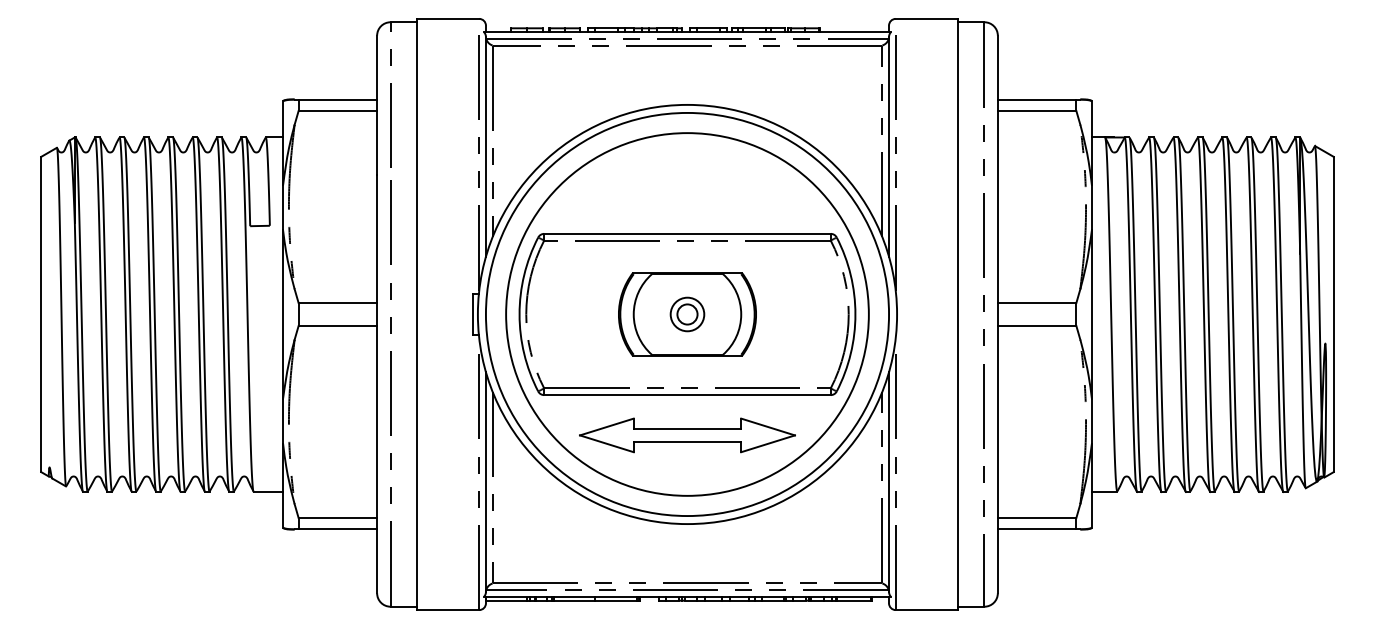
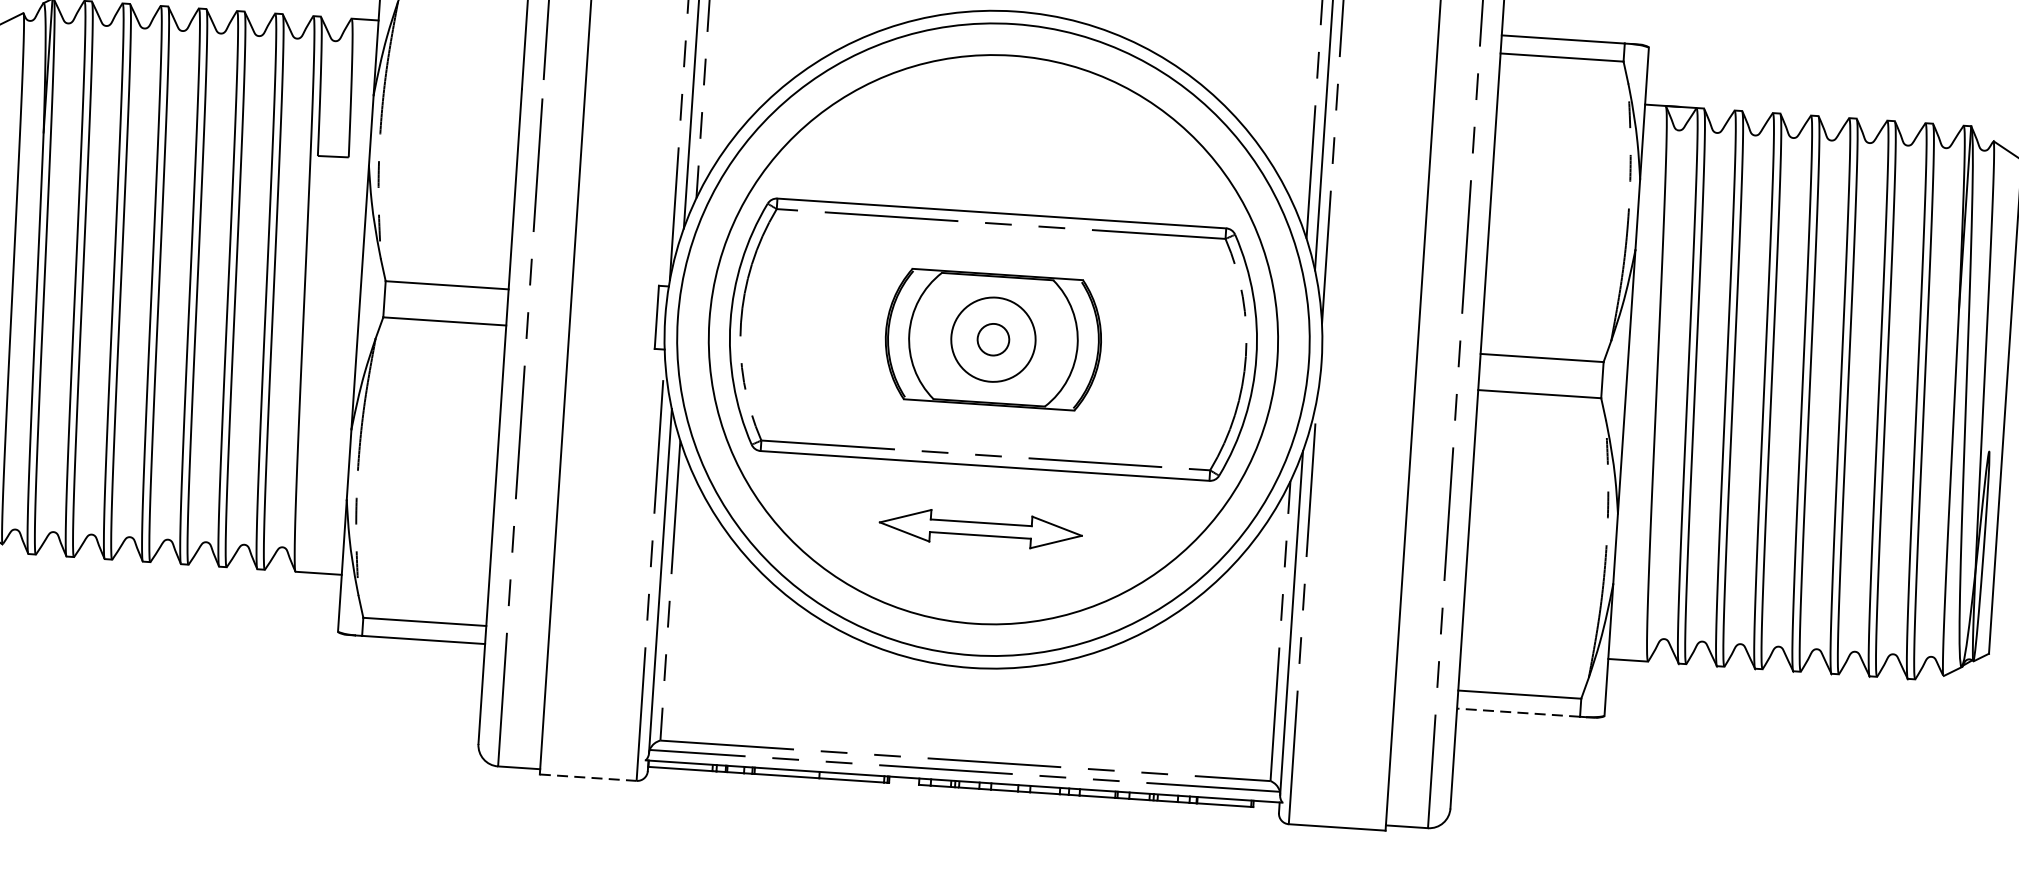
circle: (687, 314) -> (993, 339), size x1.6
part: (687, 435) -> (980, 529), size x0.6
line: (1036, 529) -> (1517, 712), solid -> dashed
line: (448, 610) -> (588, 778), solid -> dashed

